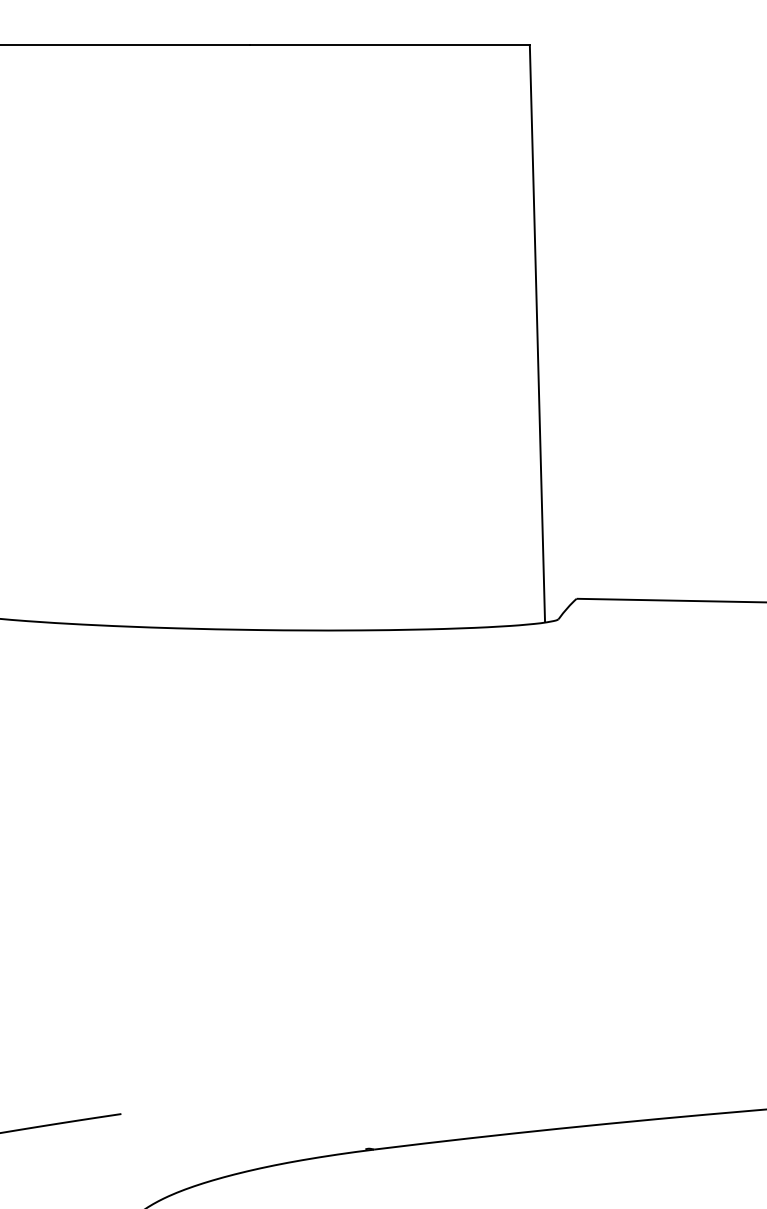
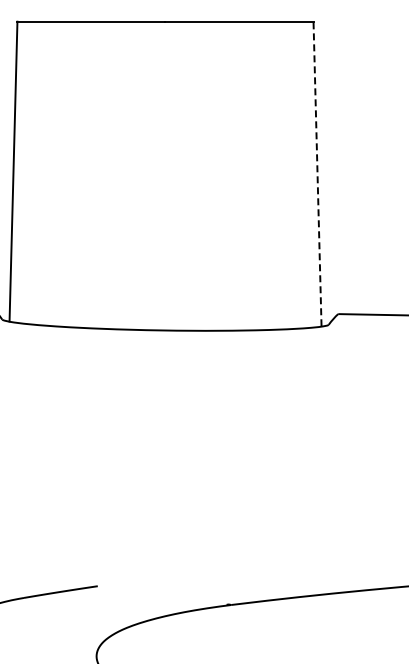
line: (537, 332) -> (317, 173), solid -> dashed

